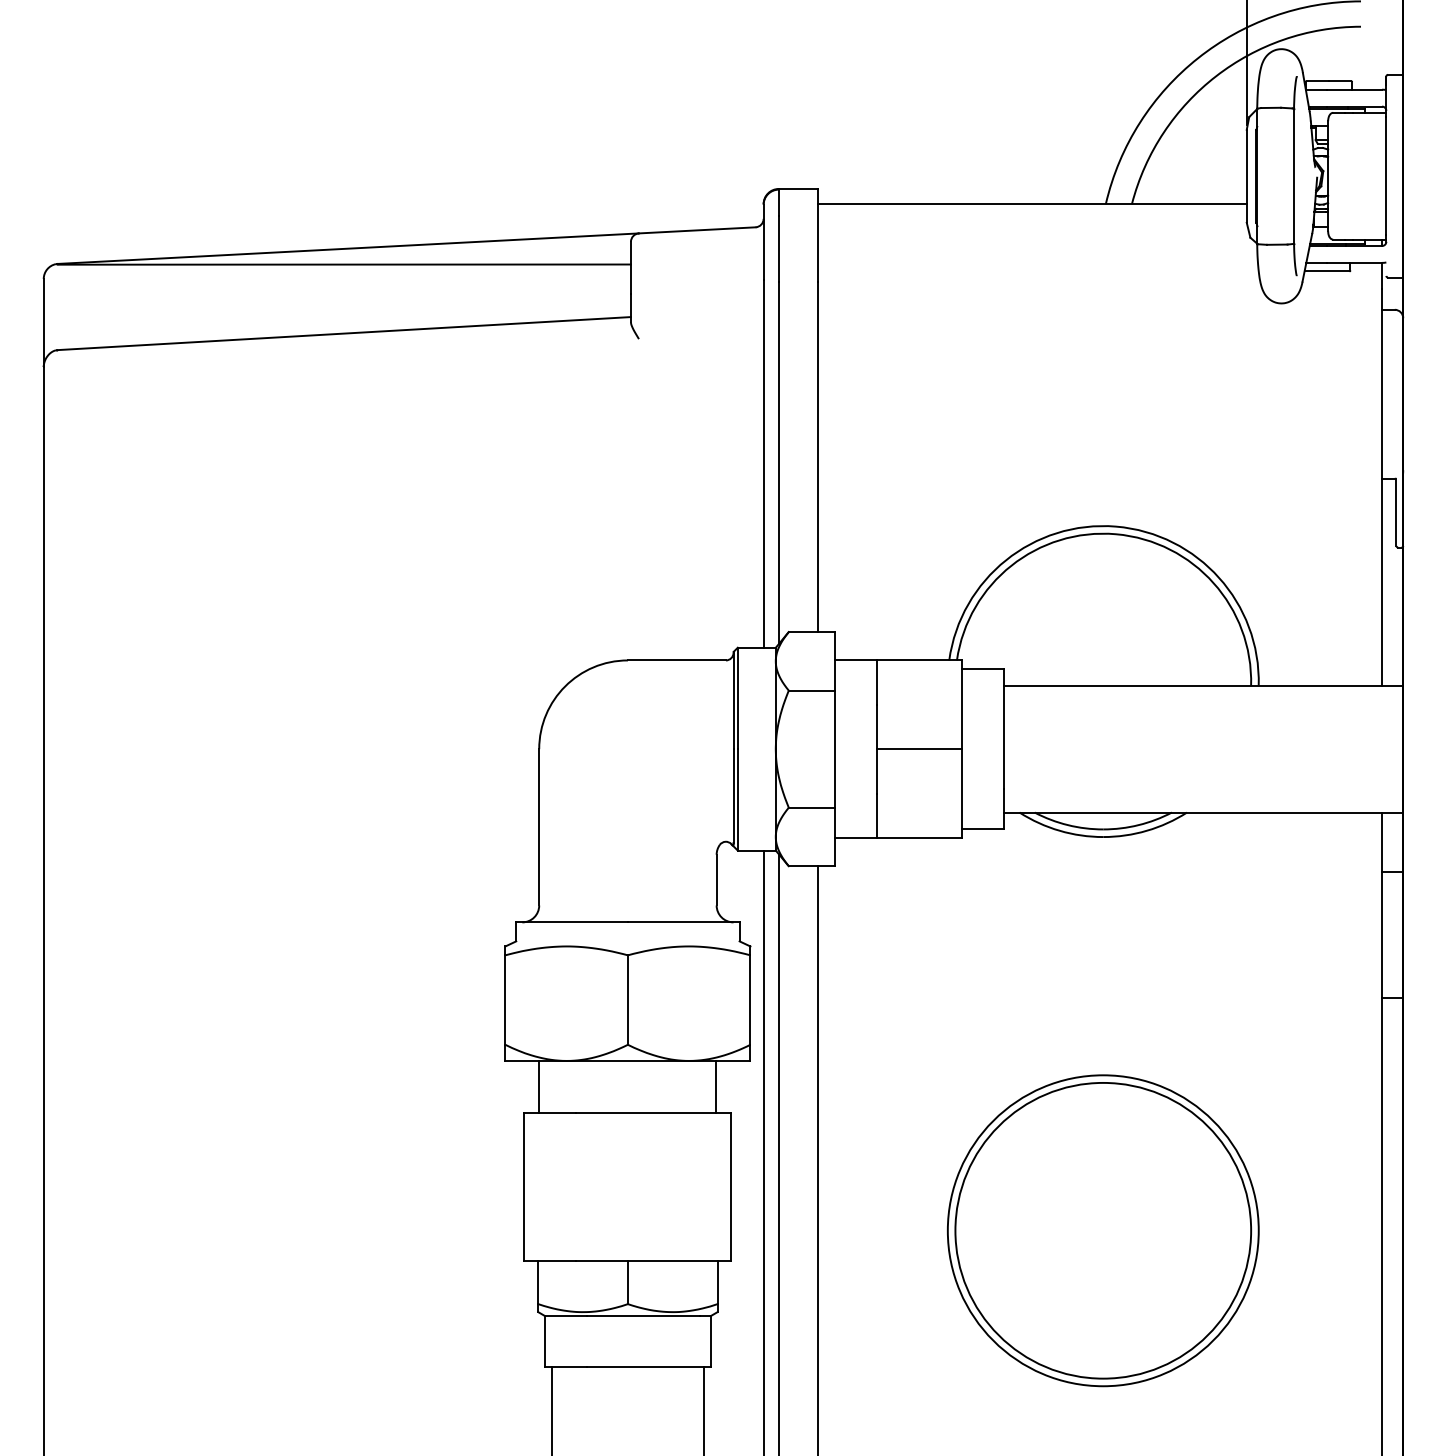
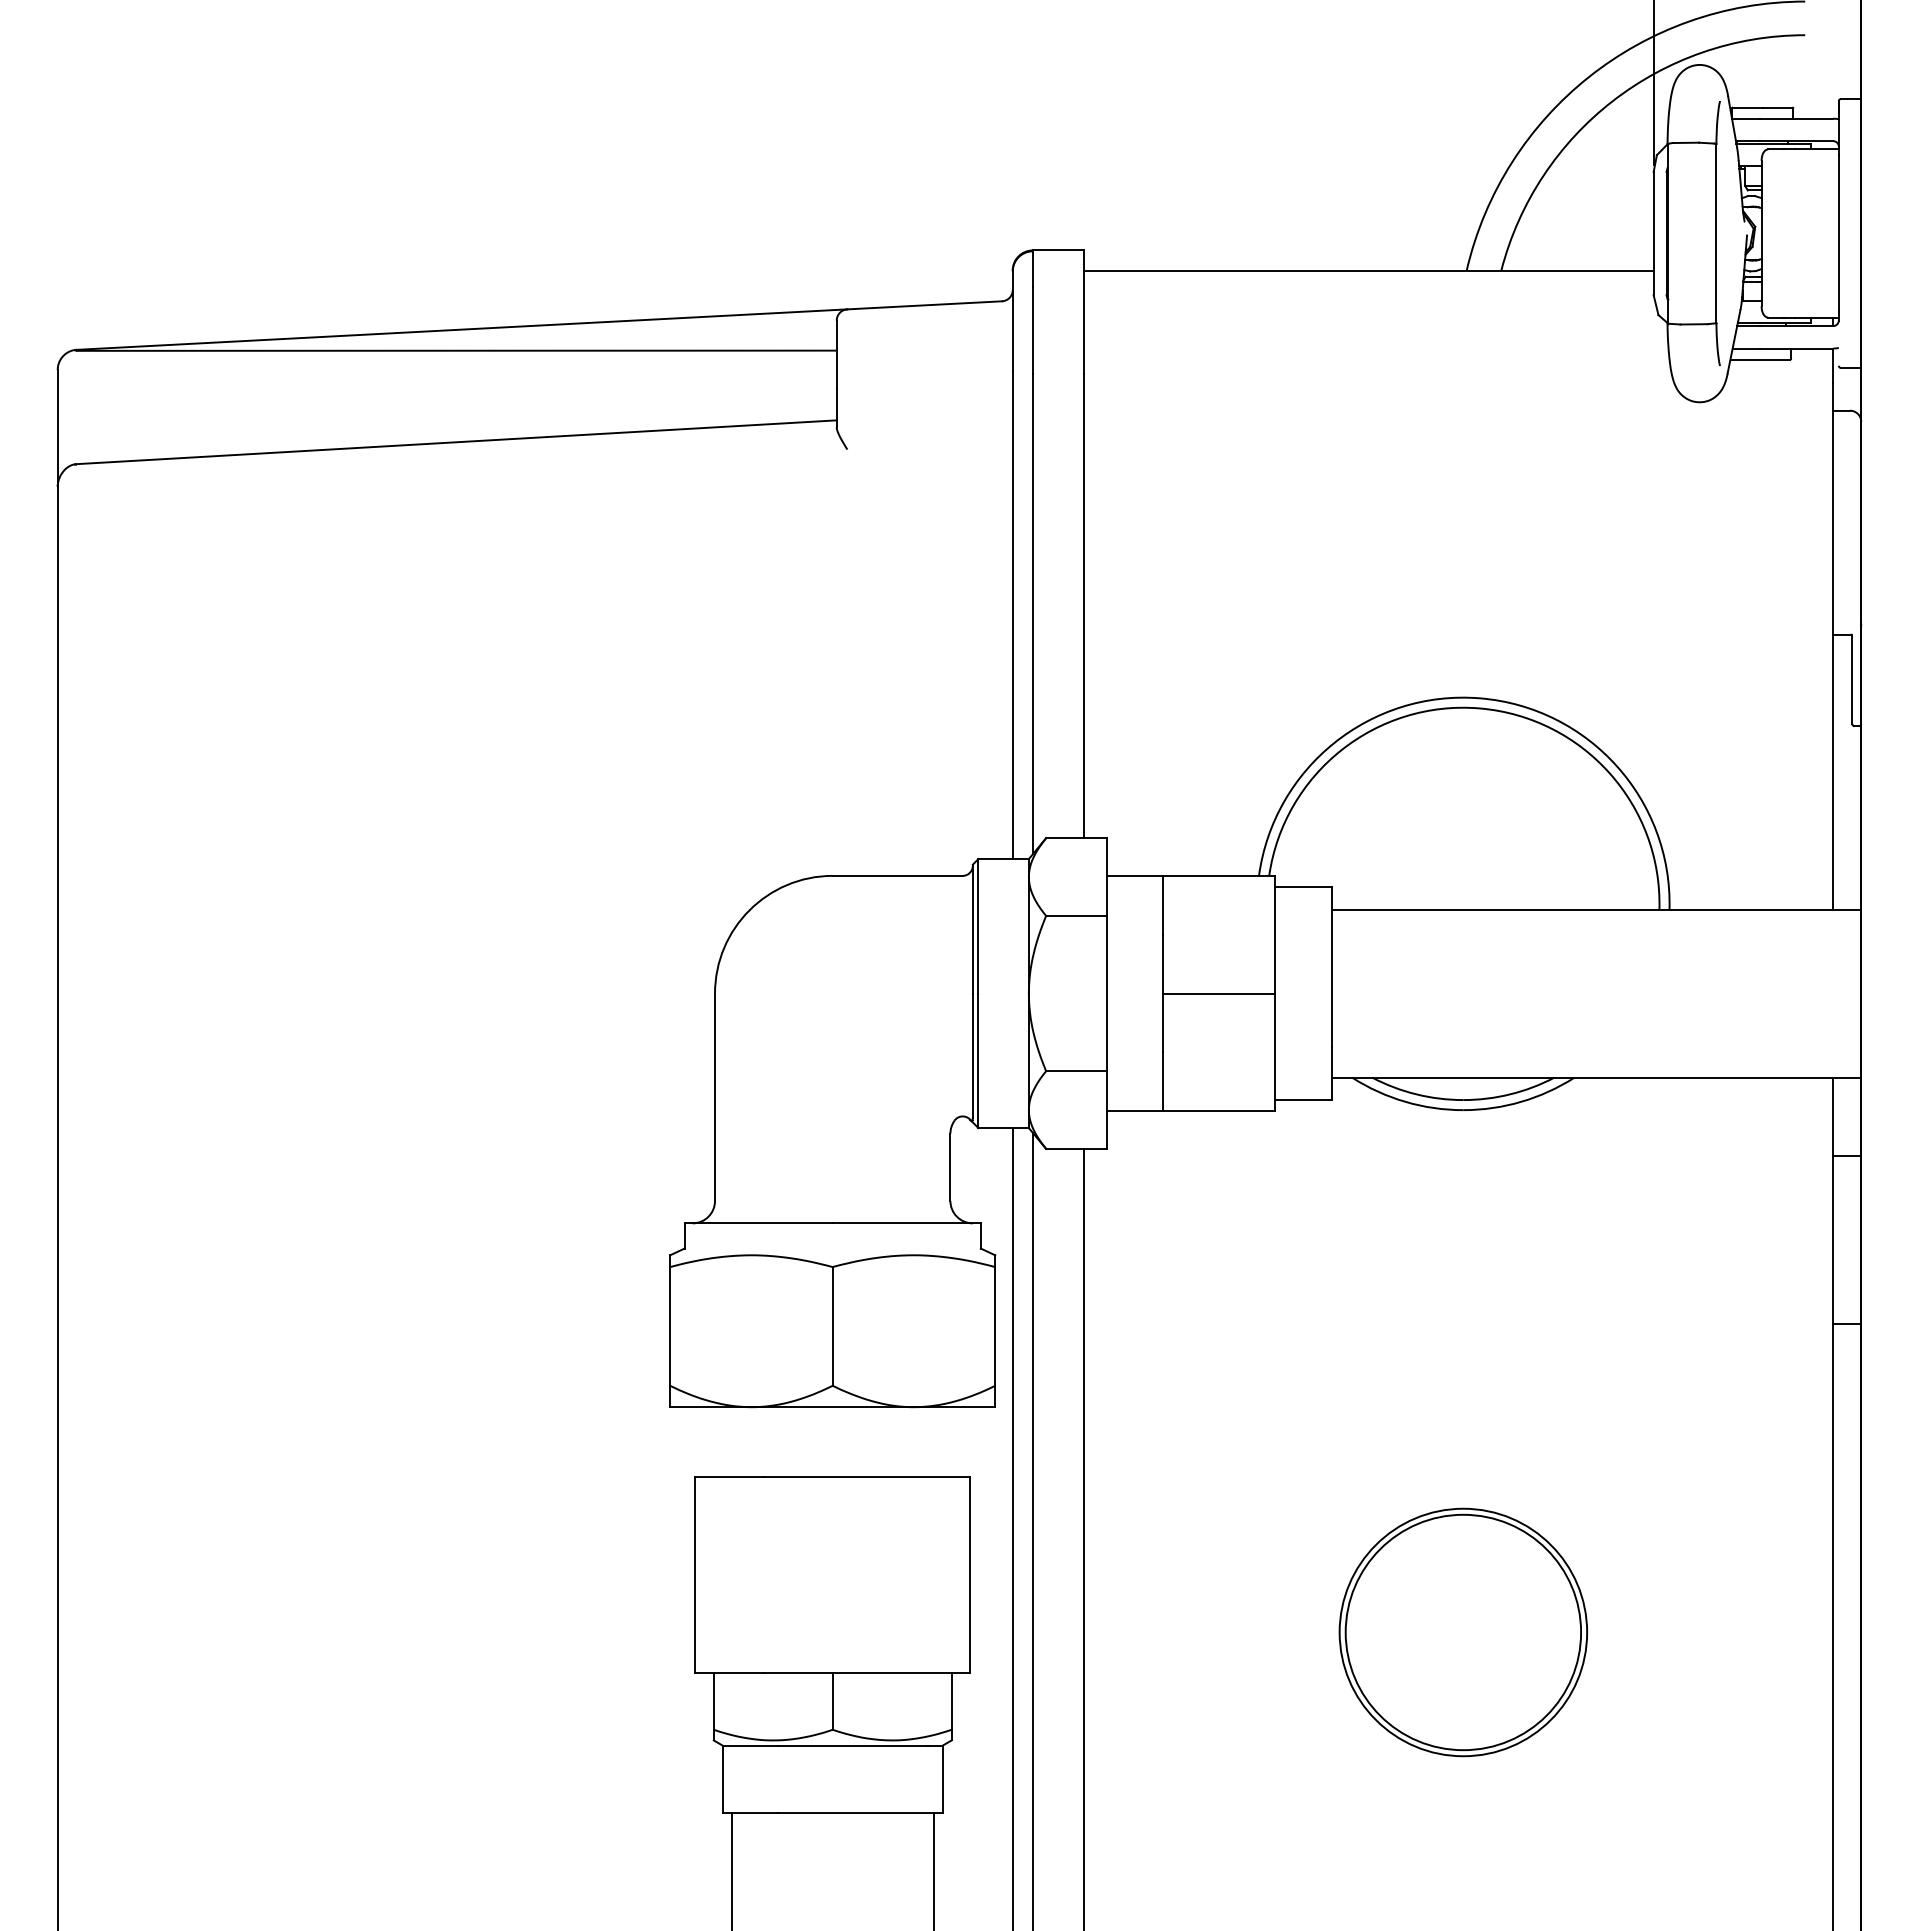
line: (539, 1086) -> (715, 1441), removed
line: (716, 1086) -> (950, 1441), removed
part: (1103, 1230) -> (1463, 1632), size x0.6

